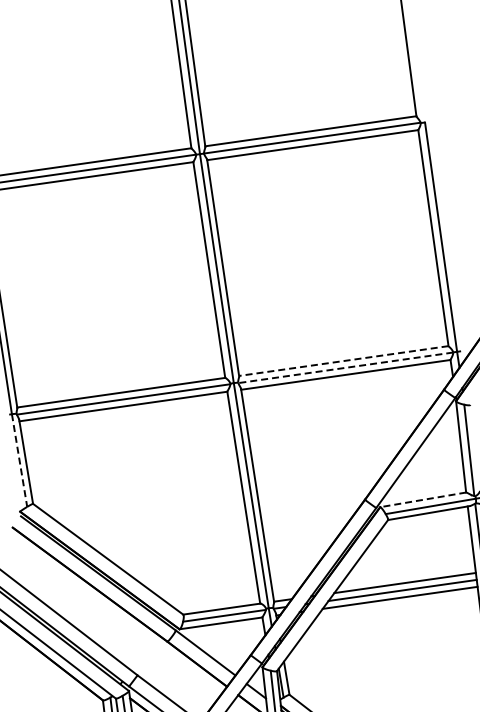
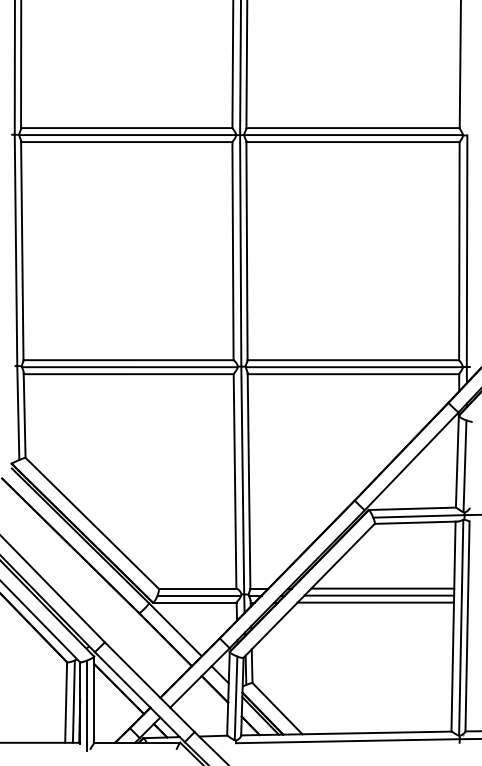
line: (344, 361) -> (353, 360), dashed -> solid
line: (345, 368) -> (353, 367), dashed -> solid
line: (19, 460) -> (18, 413), dashed -> solid
line: (423, 499) -> (412, 508), dashed -> solid

